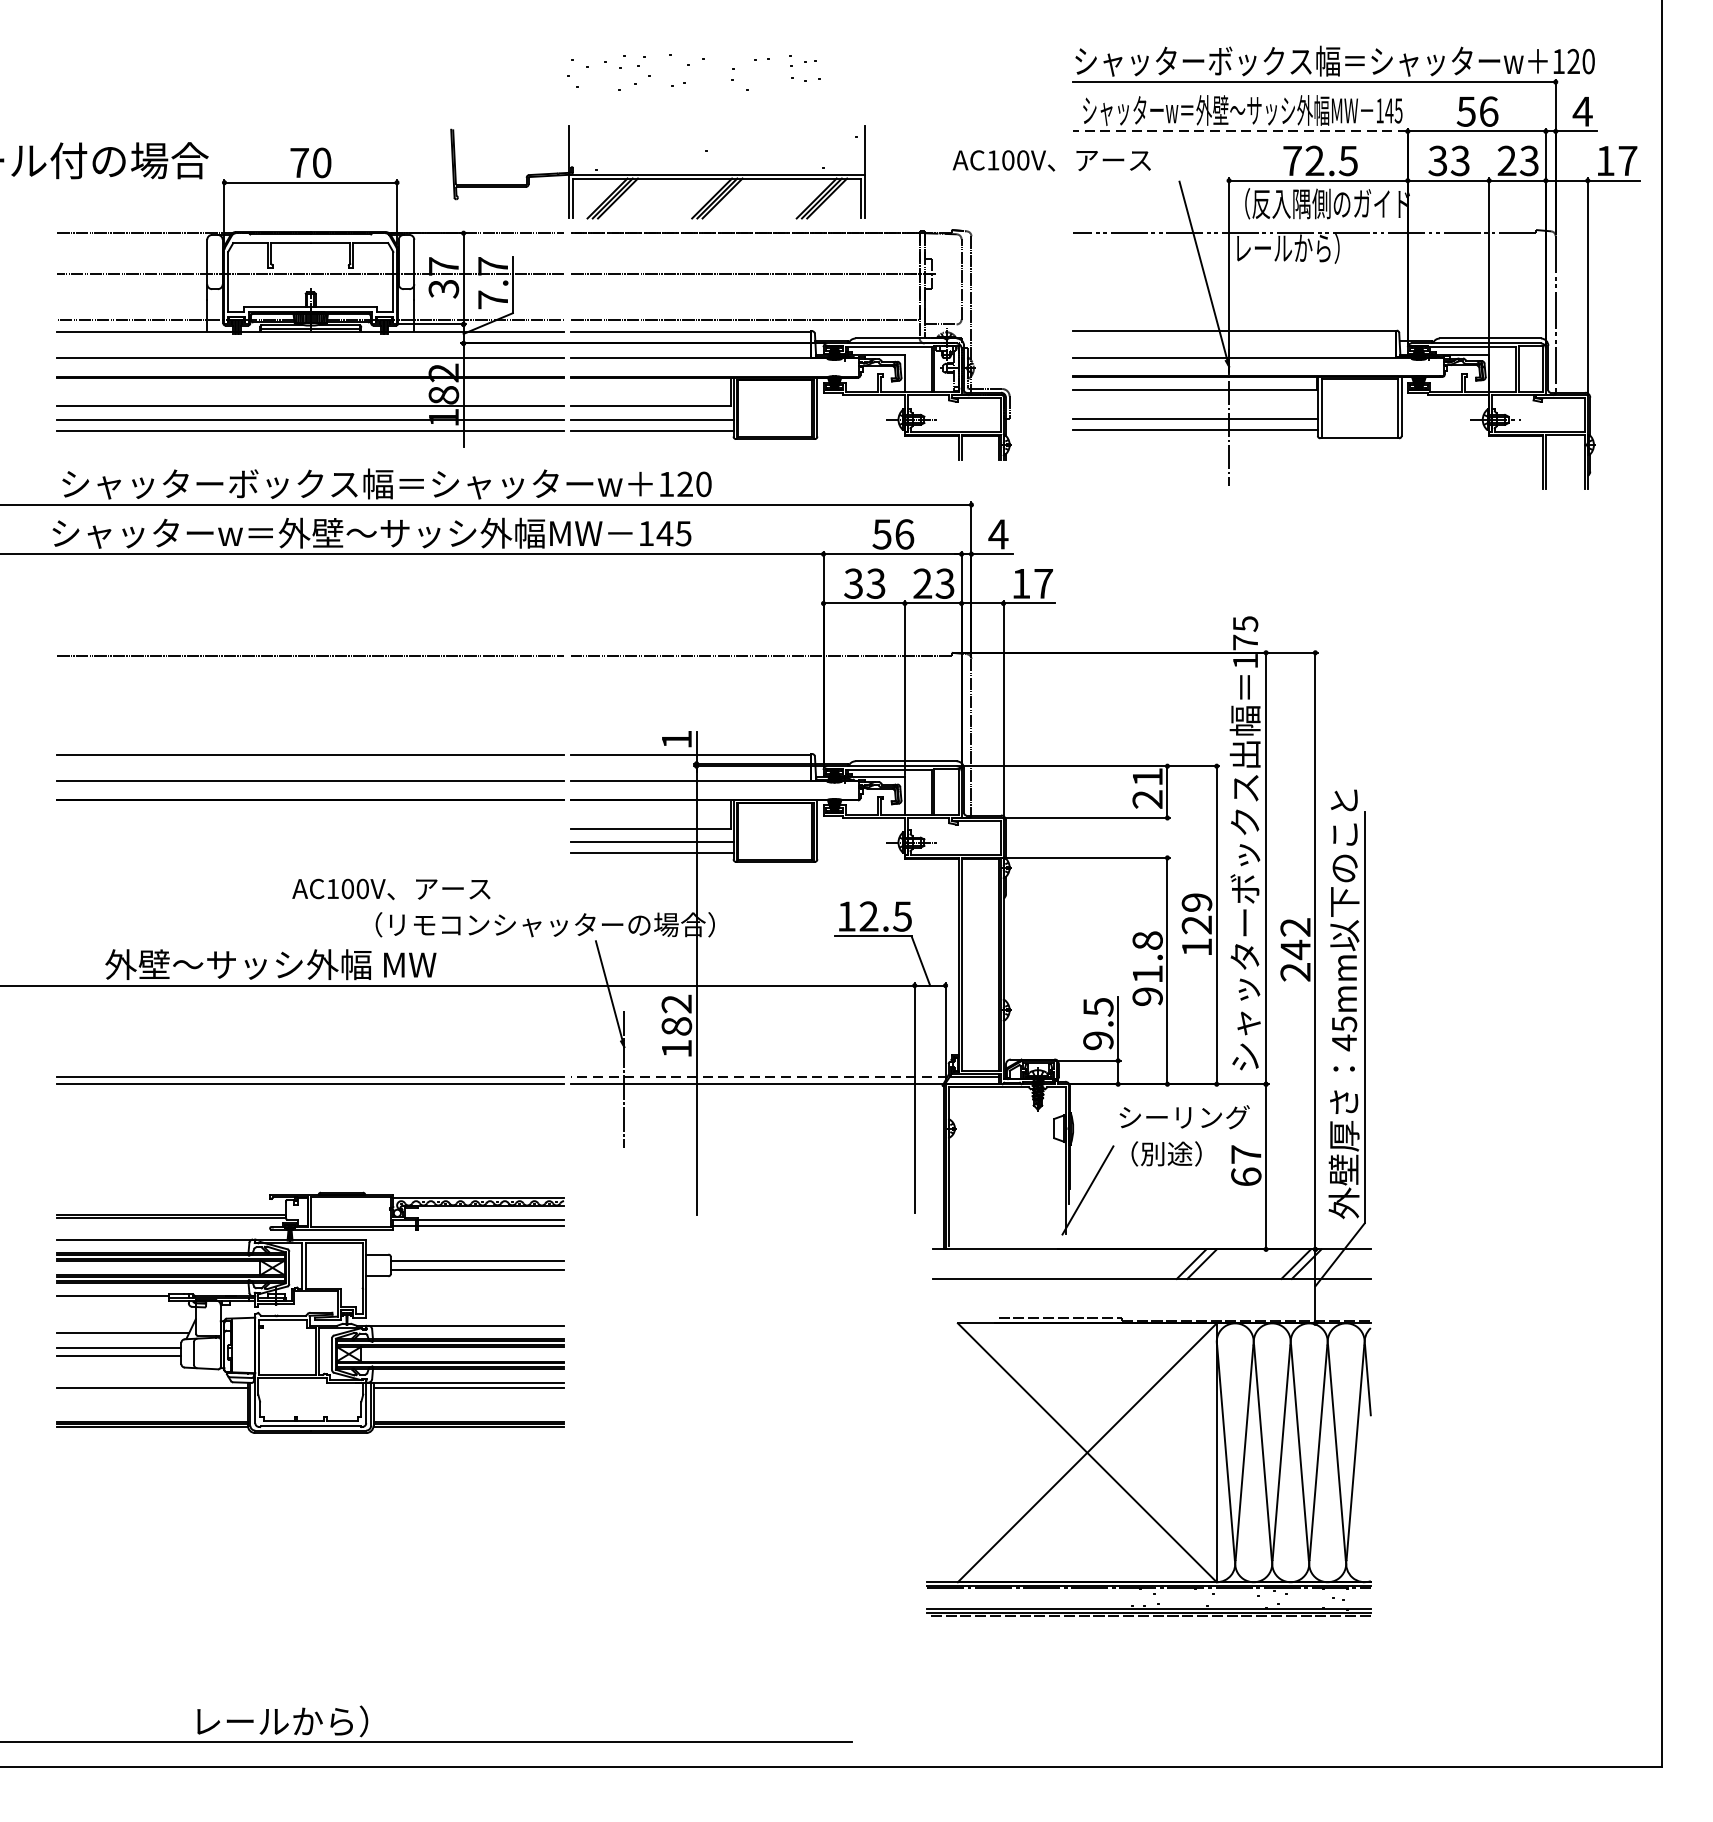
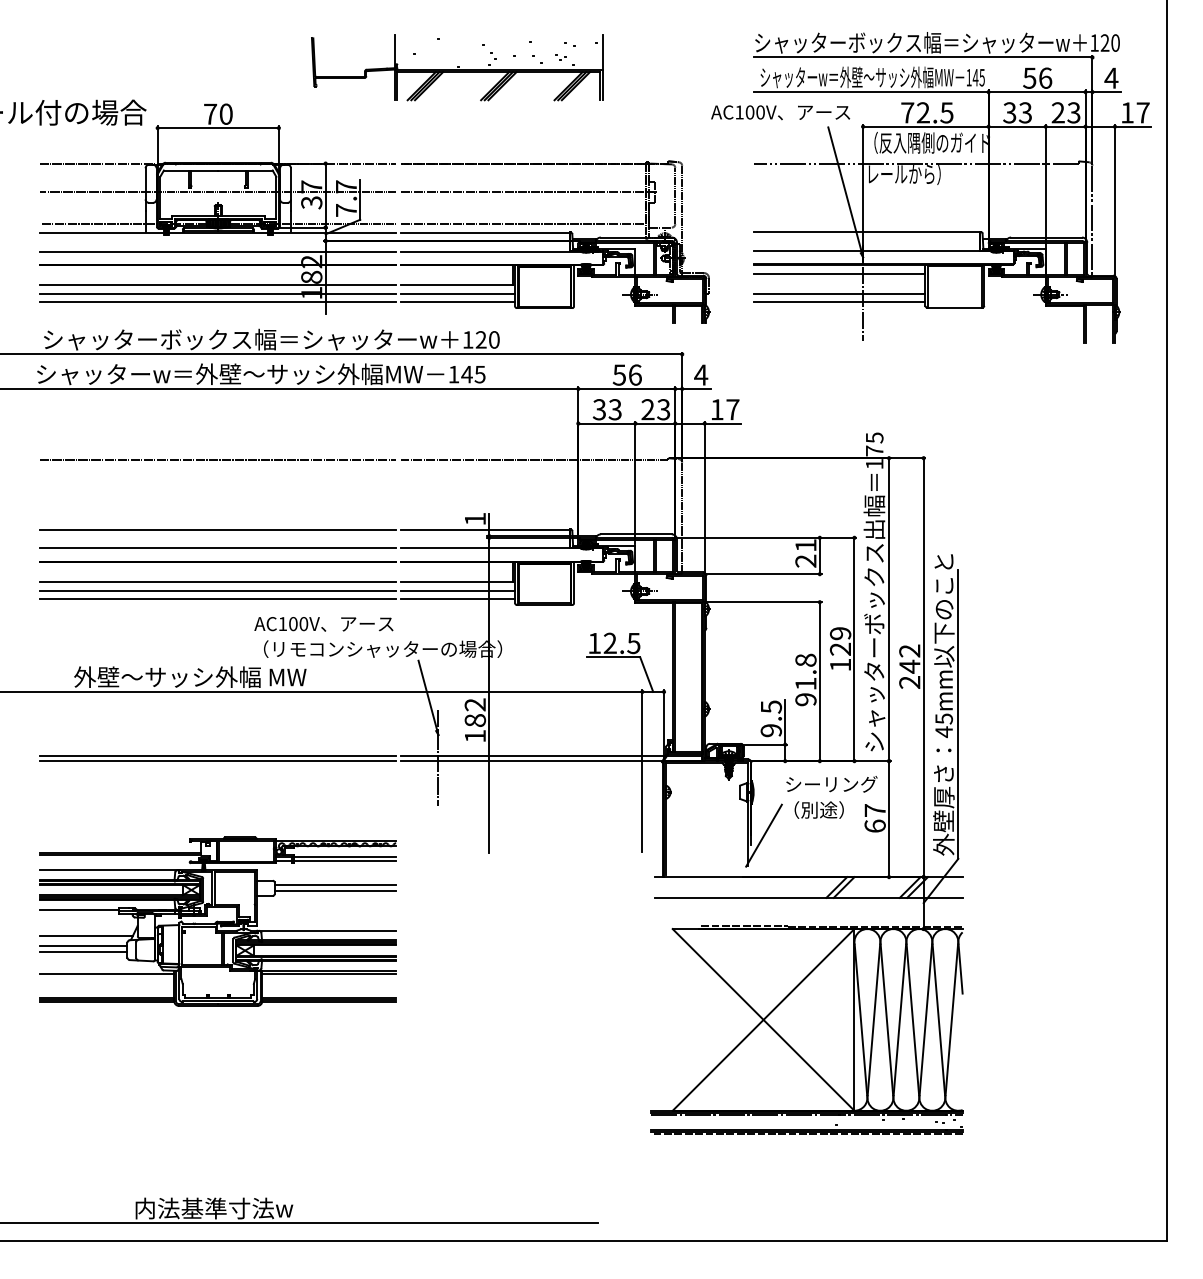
line: (1239, 131) -> (870, 92), dashed -> solid
text: (1051, 160) -> (780, 112), moved
part: (658, 171) -> (457, 67), moved
line: (311, 828) -> (218, 581), added
line: (311, 842) -> (218, 591), added
line: (311, 854) -> (218, 599), added
text: (390, 889) -> (323, 624), moved
line: (758, 1076) -> (532, 755), dashed -> solid
text: (305, 1721) -> (214, 1208), レールから） -> 内法基準寸法w

